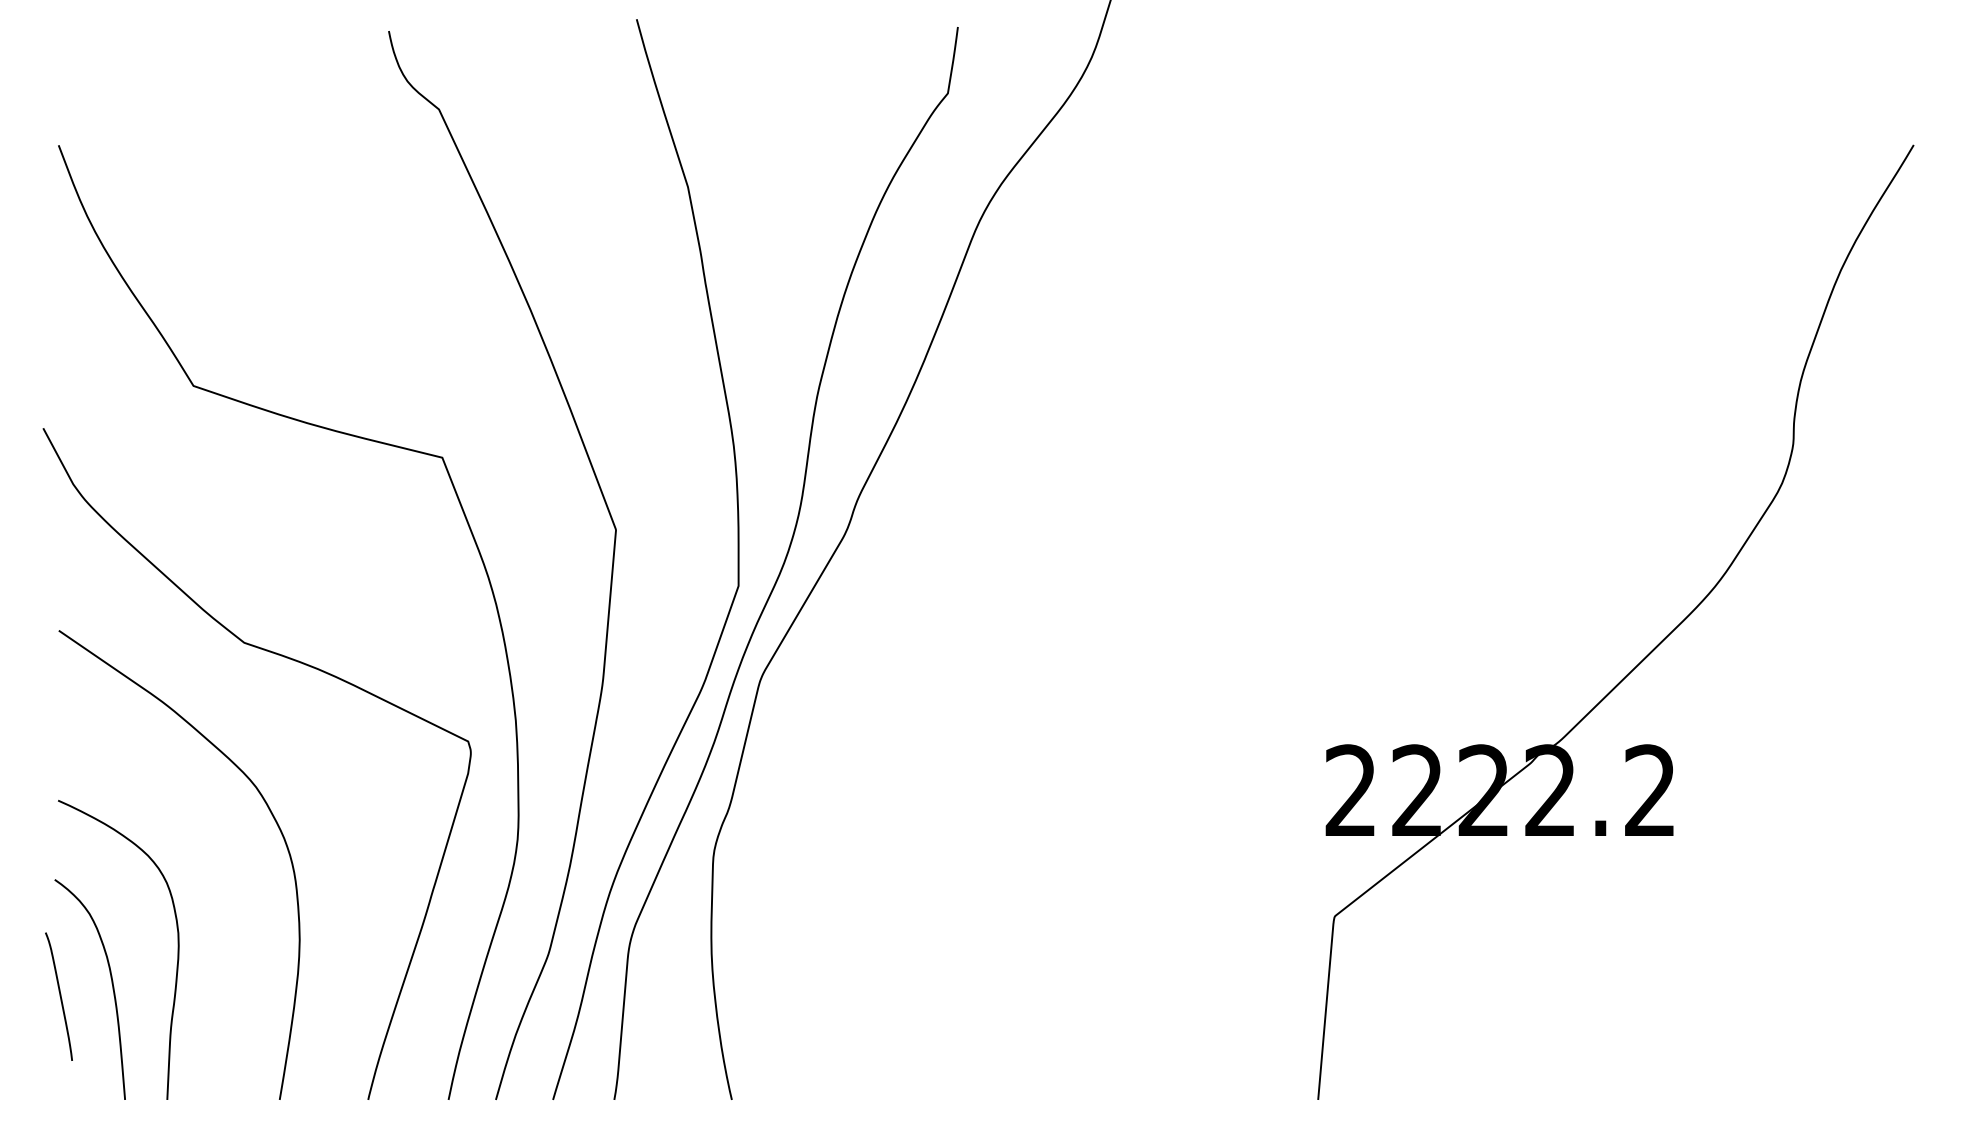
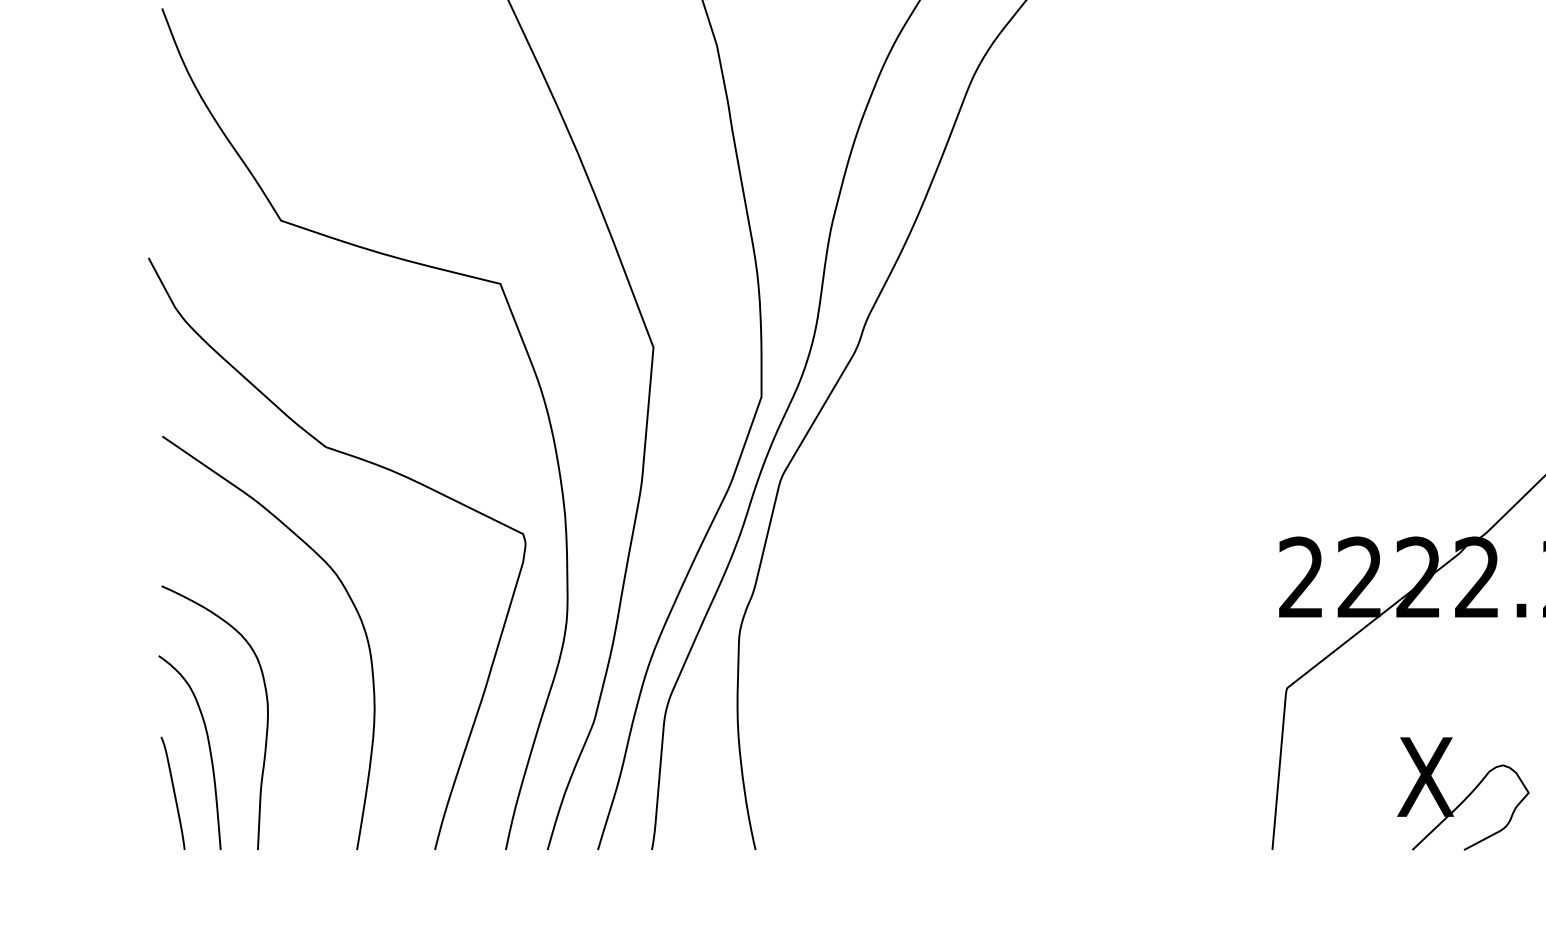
curve: (59, 996) -> (173, 793), moved
part: (1534, 1036) -> (1463, 794), added

